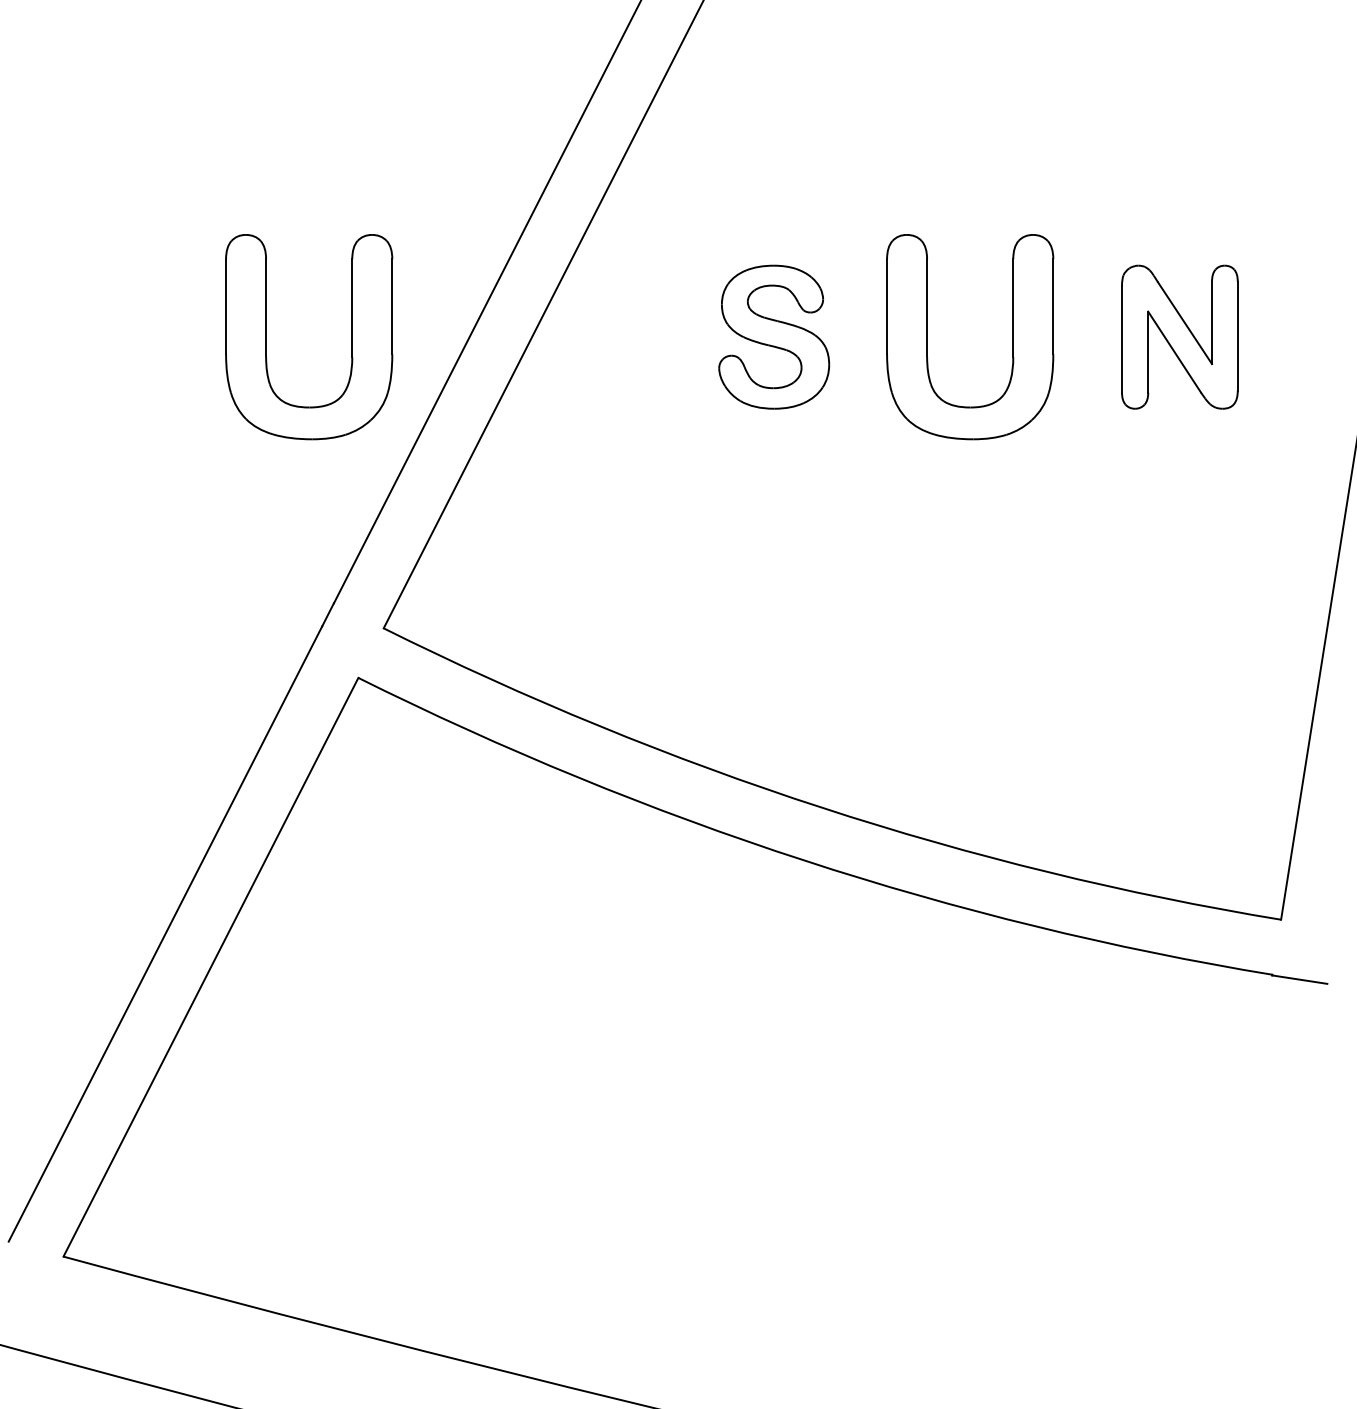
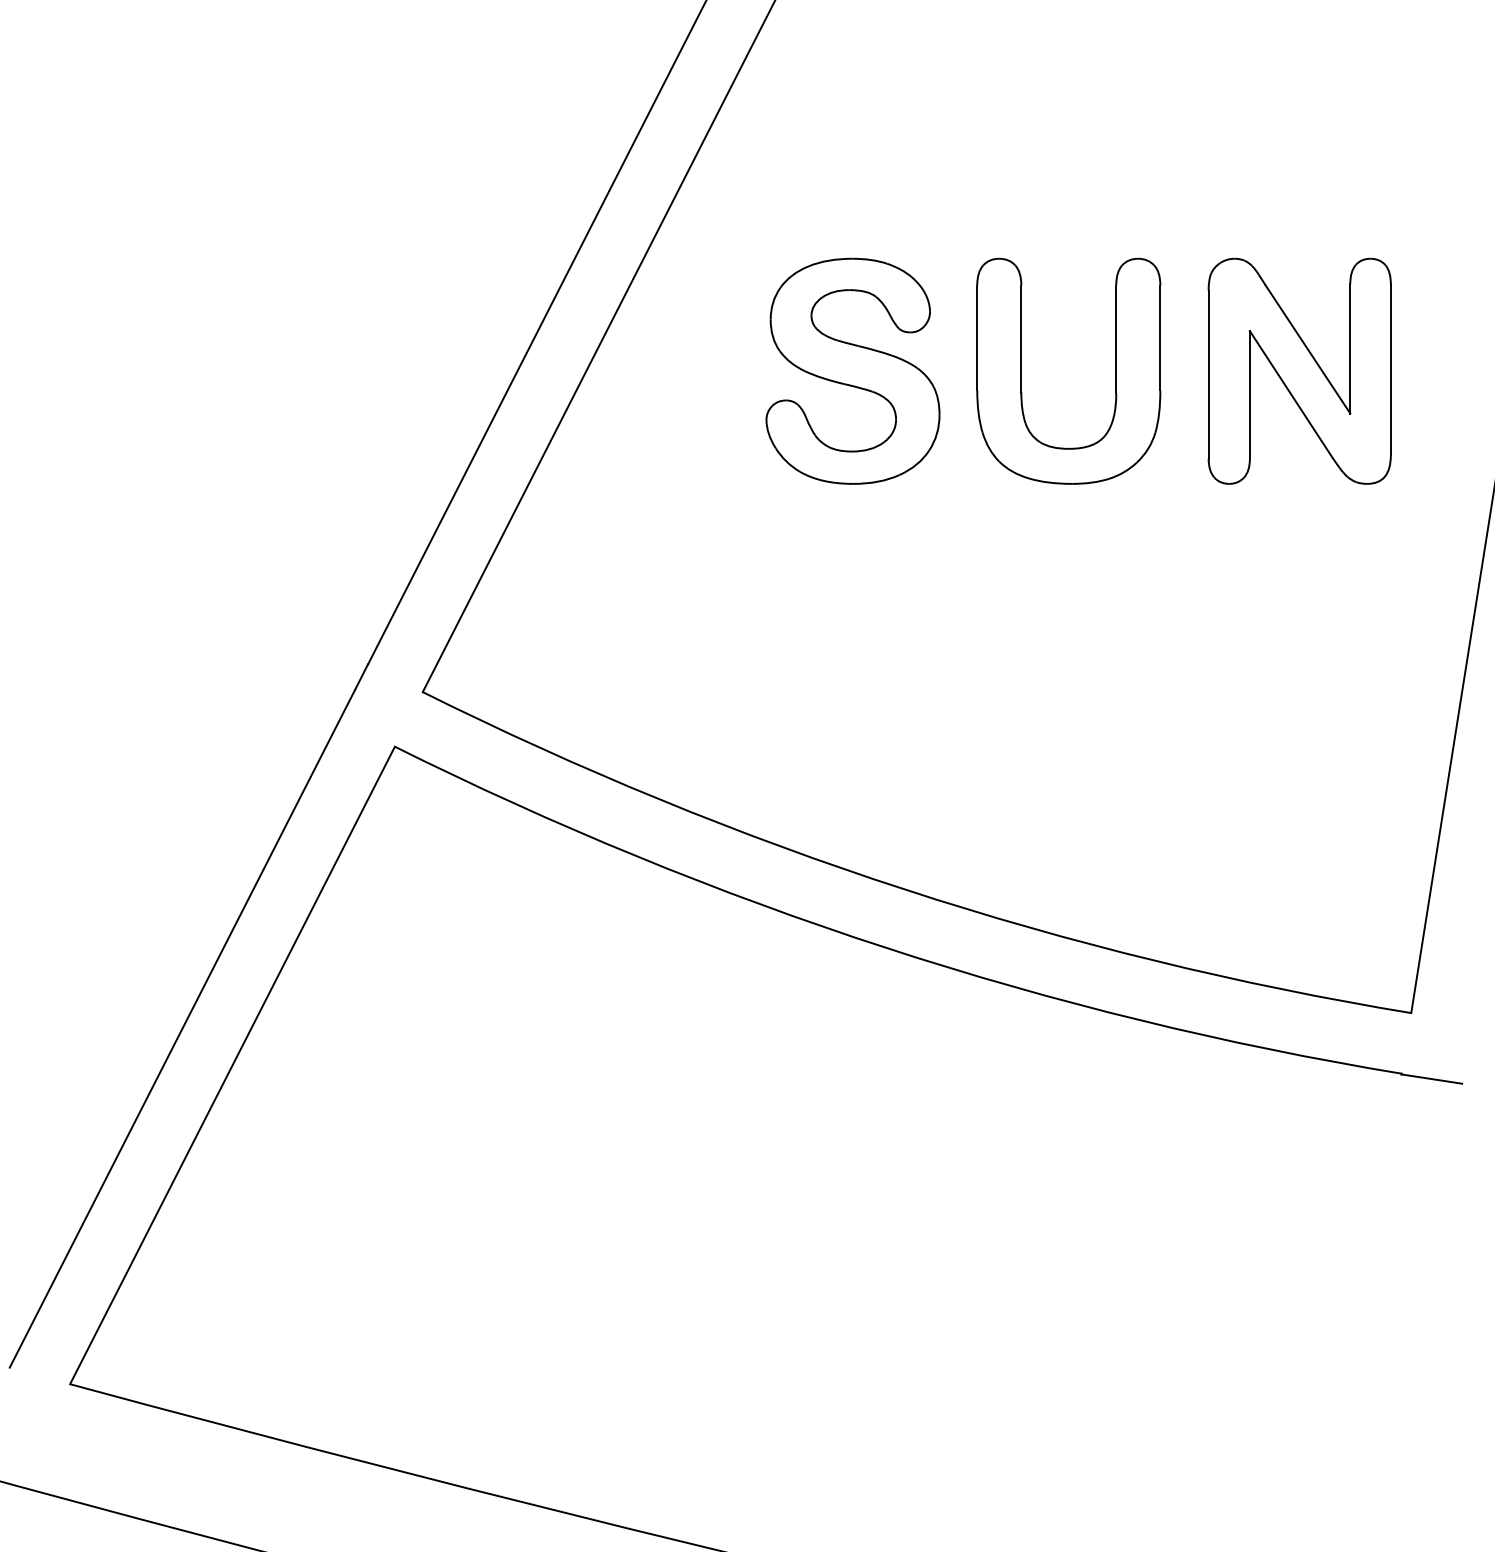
part: (351, 337) -> (387, 371), removed
part: (773, 337) -> (852, 371), size x1.43
part: (1179, 337) -> (1299, 371), size x1.43

